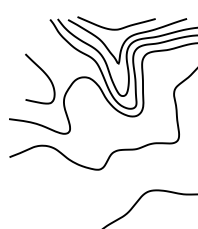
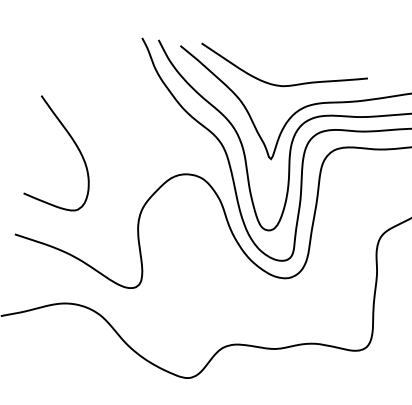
curve: (44, 74) -> (74, 146), moved

